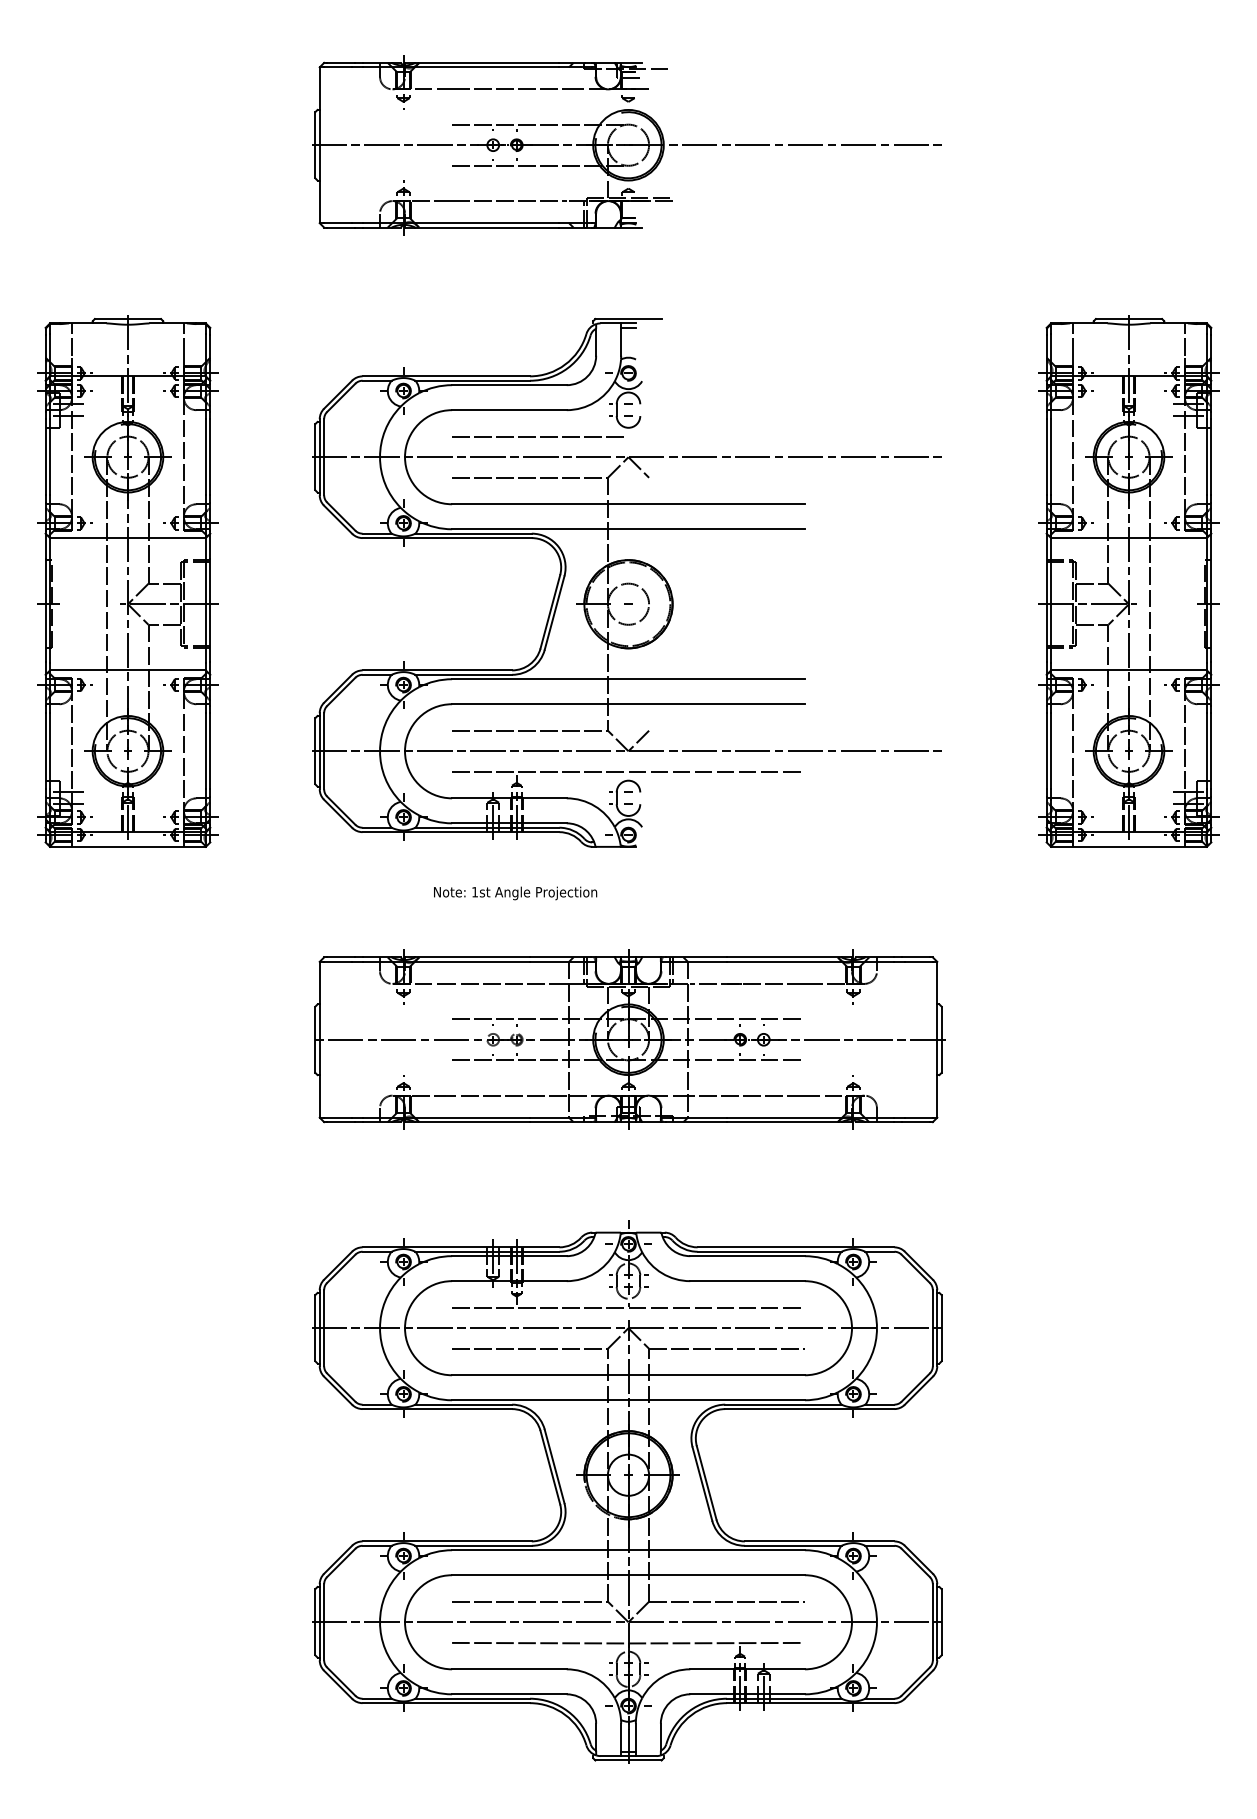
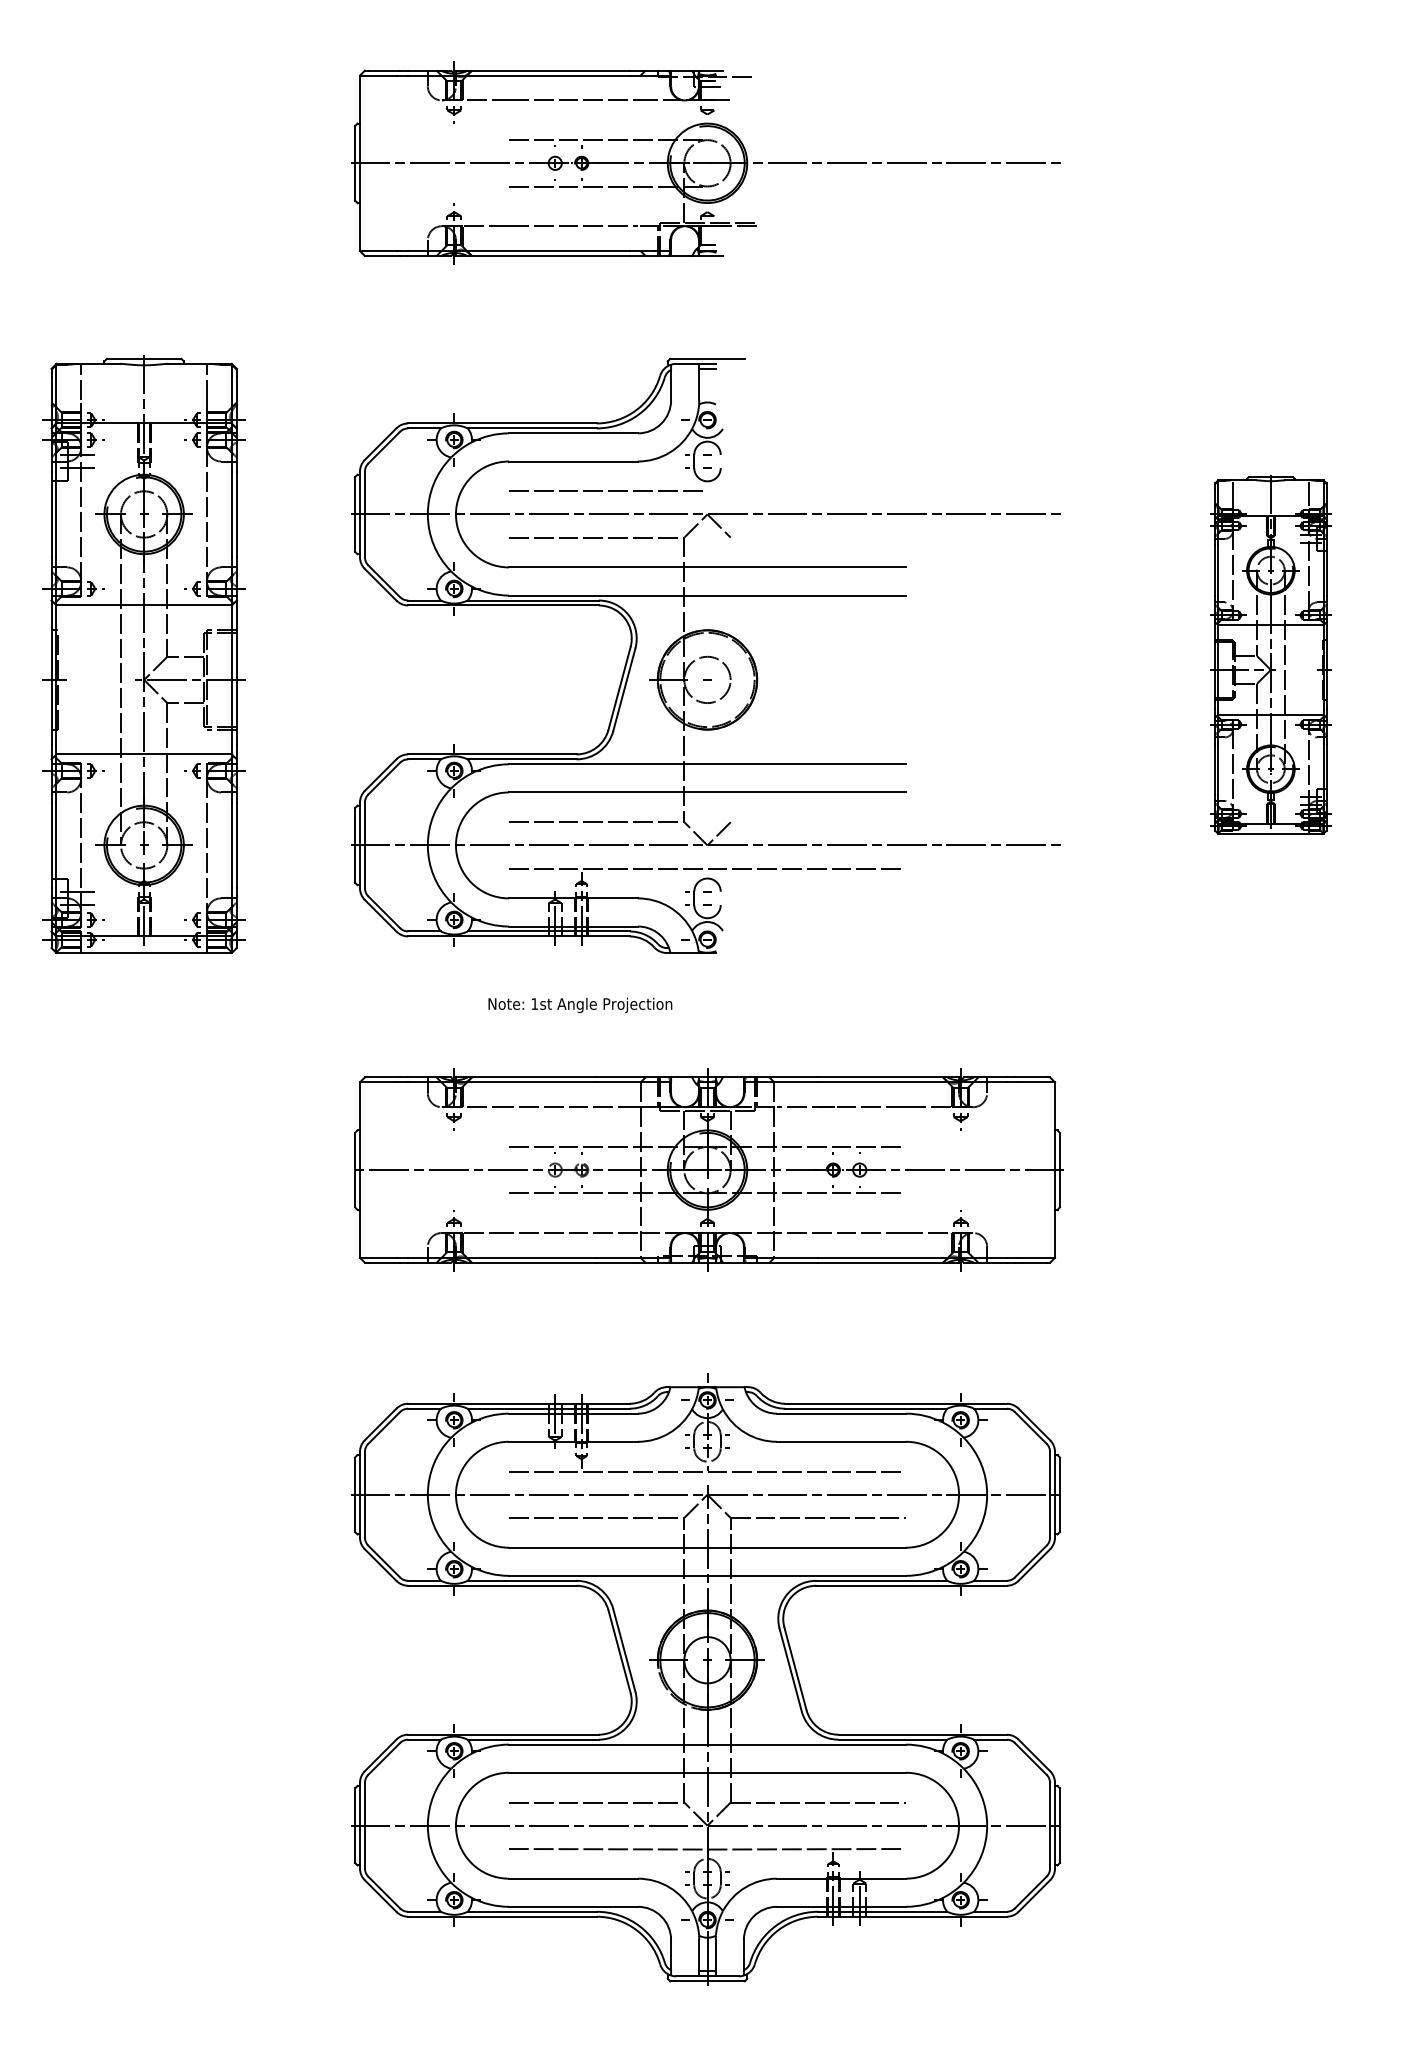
part: (1128, 581) -> (1270, 654), size x0.6

